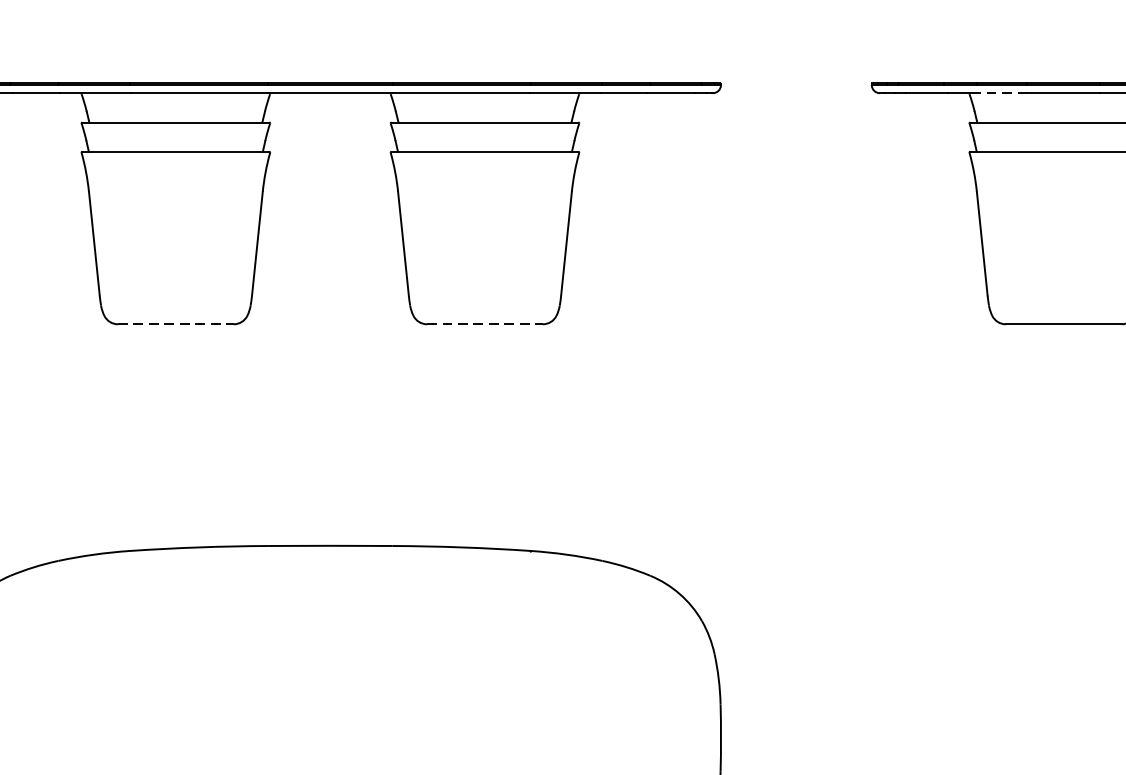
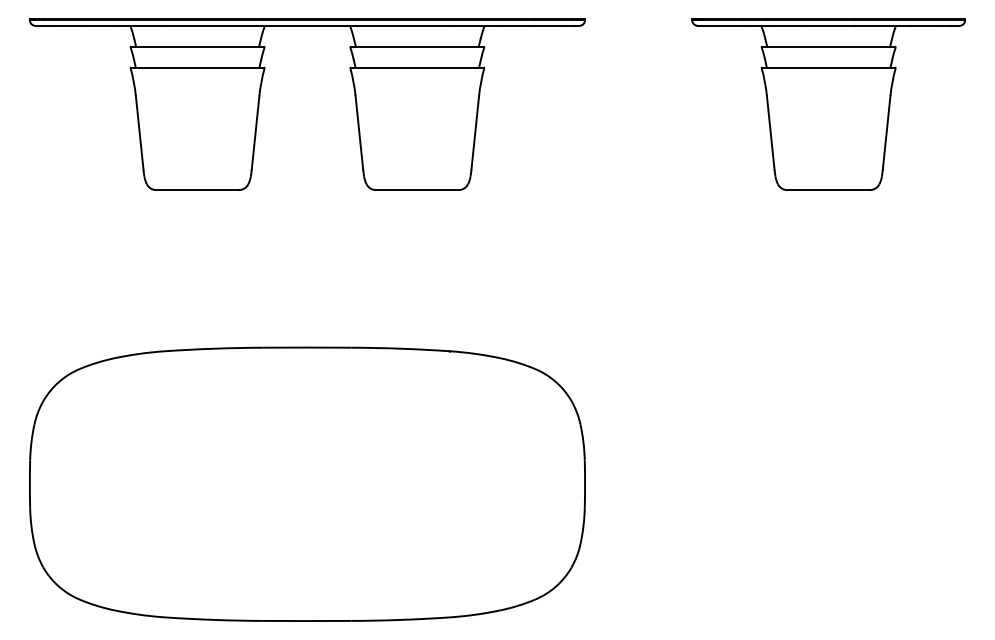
line: (1001, 92) -> (784, 25), dashed -> solid
line: (177, 324) -> (198, 190), dashed -> solid
line: (485, 324) -> (417, 190), dashed -> solid

